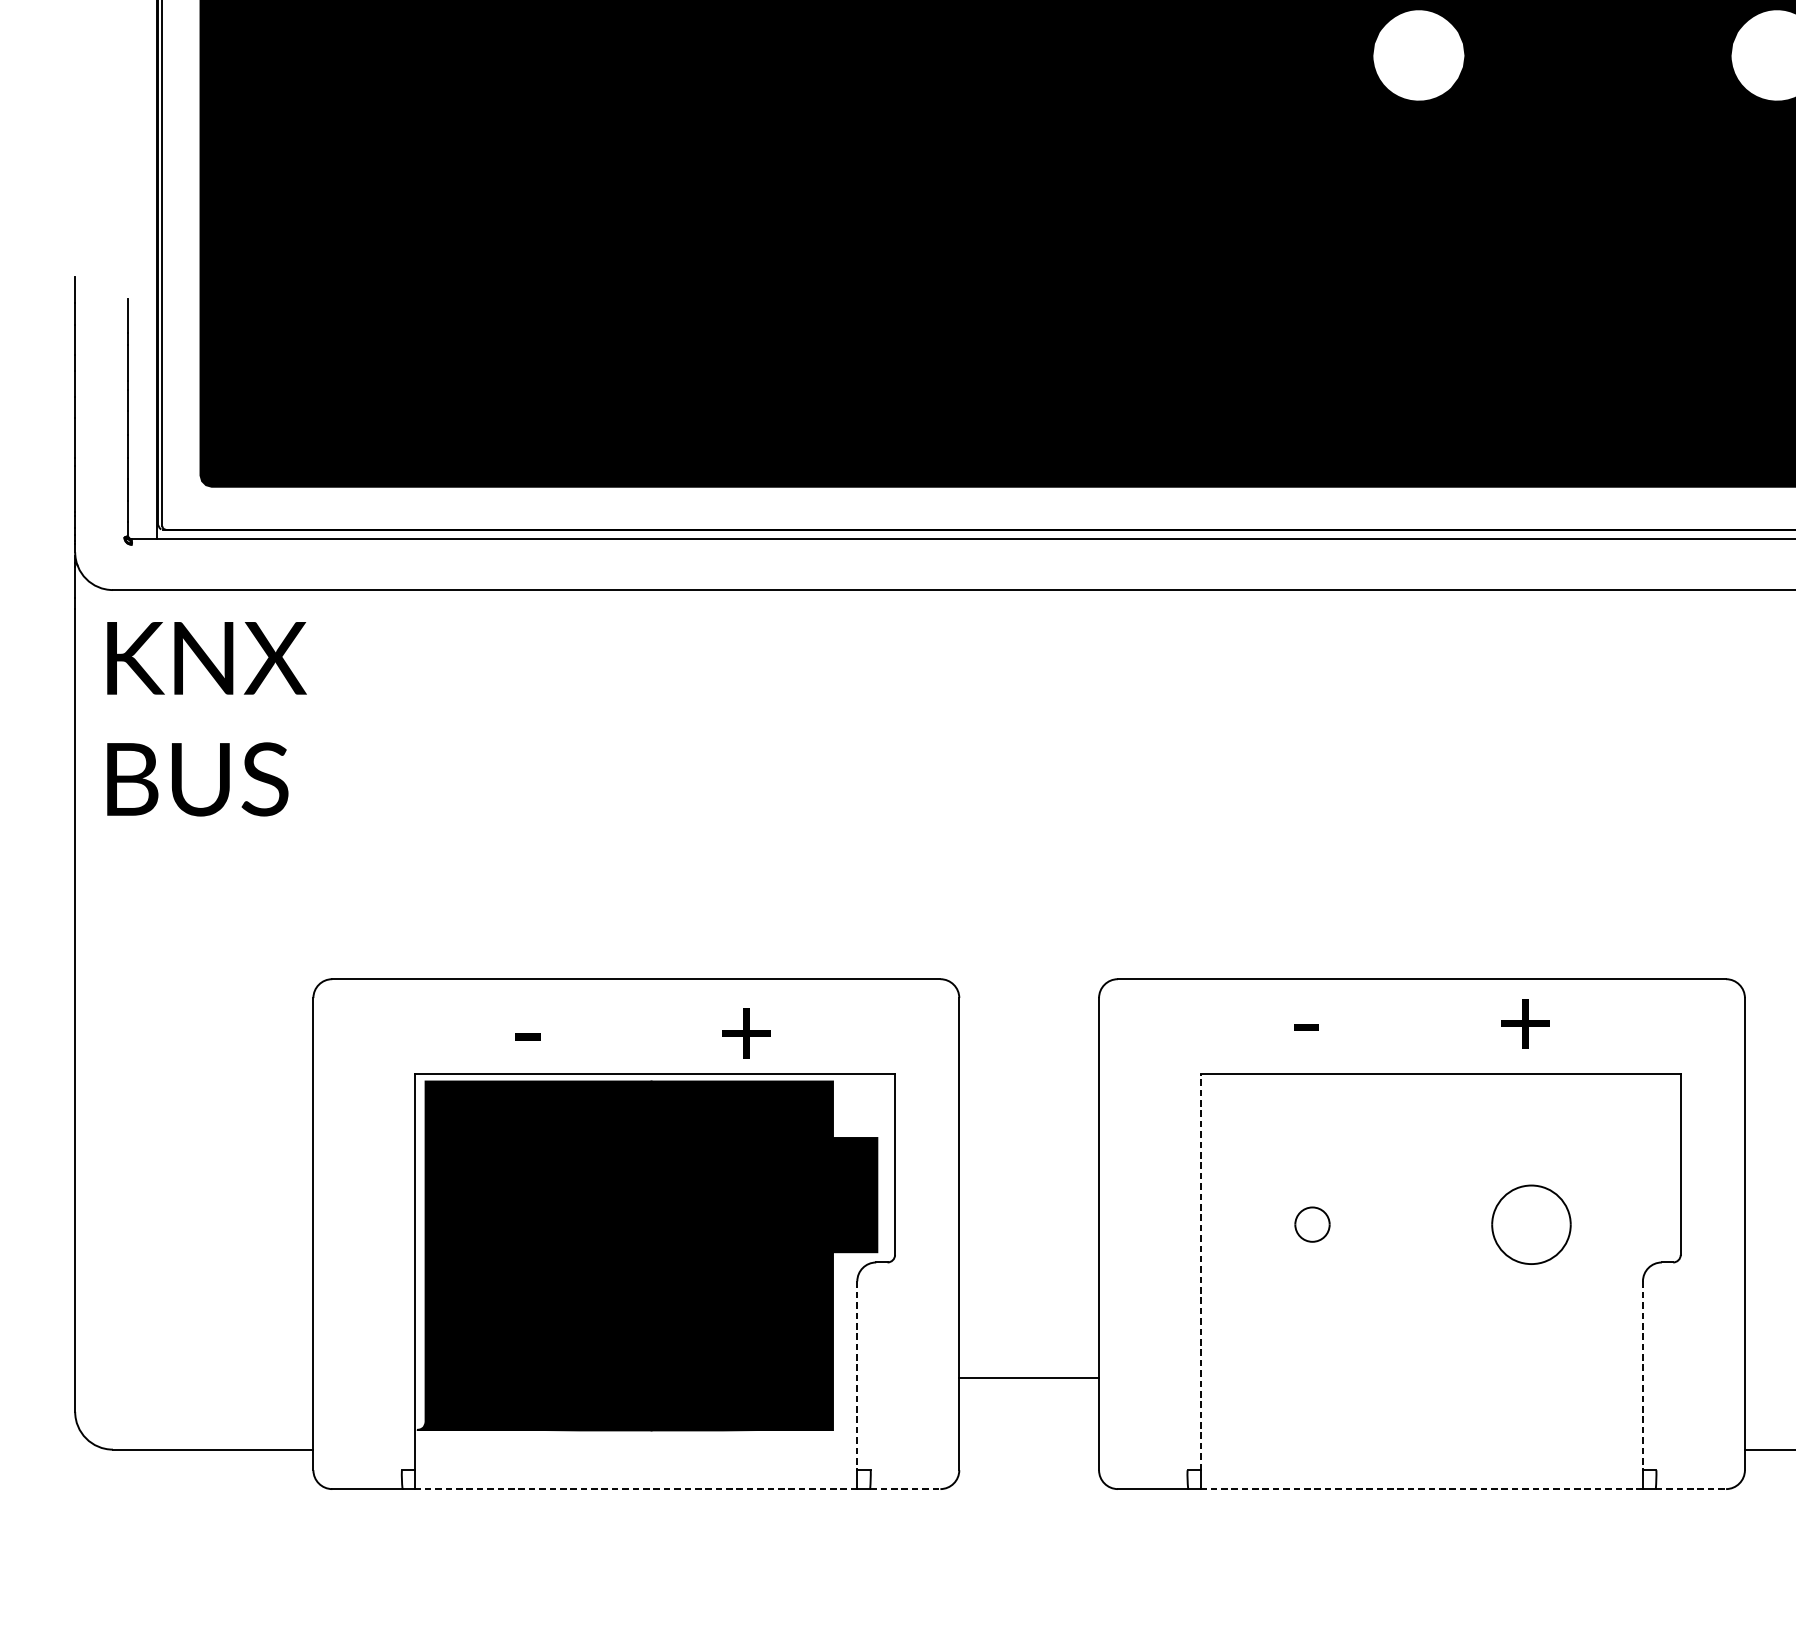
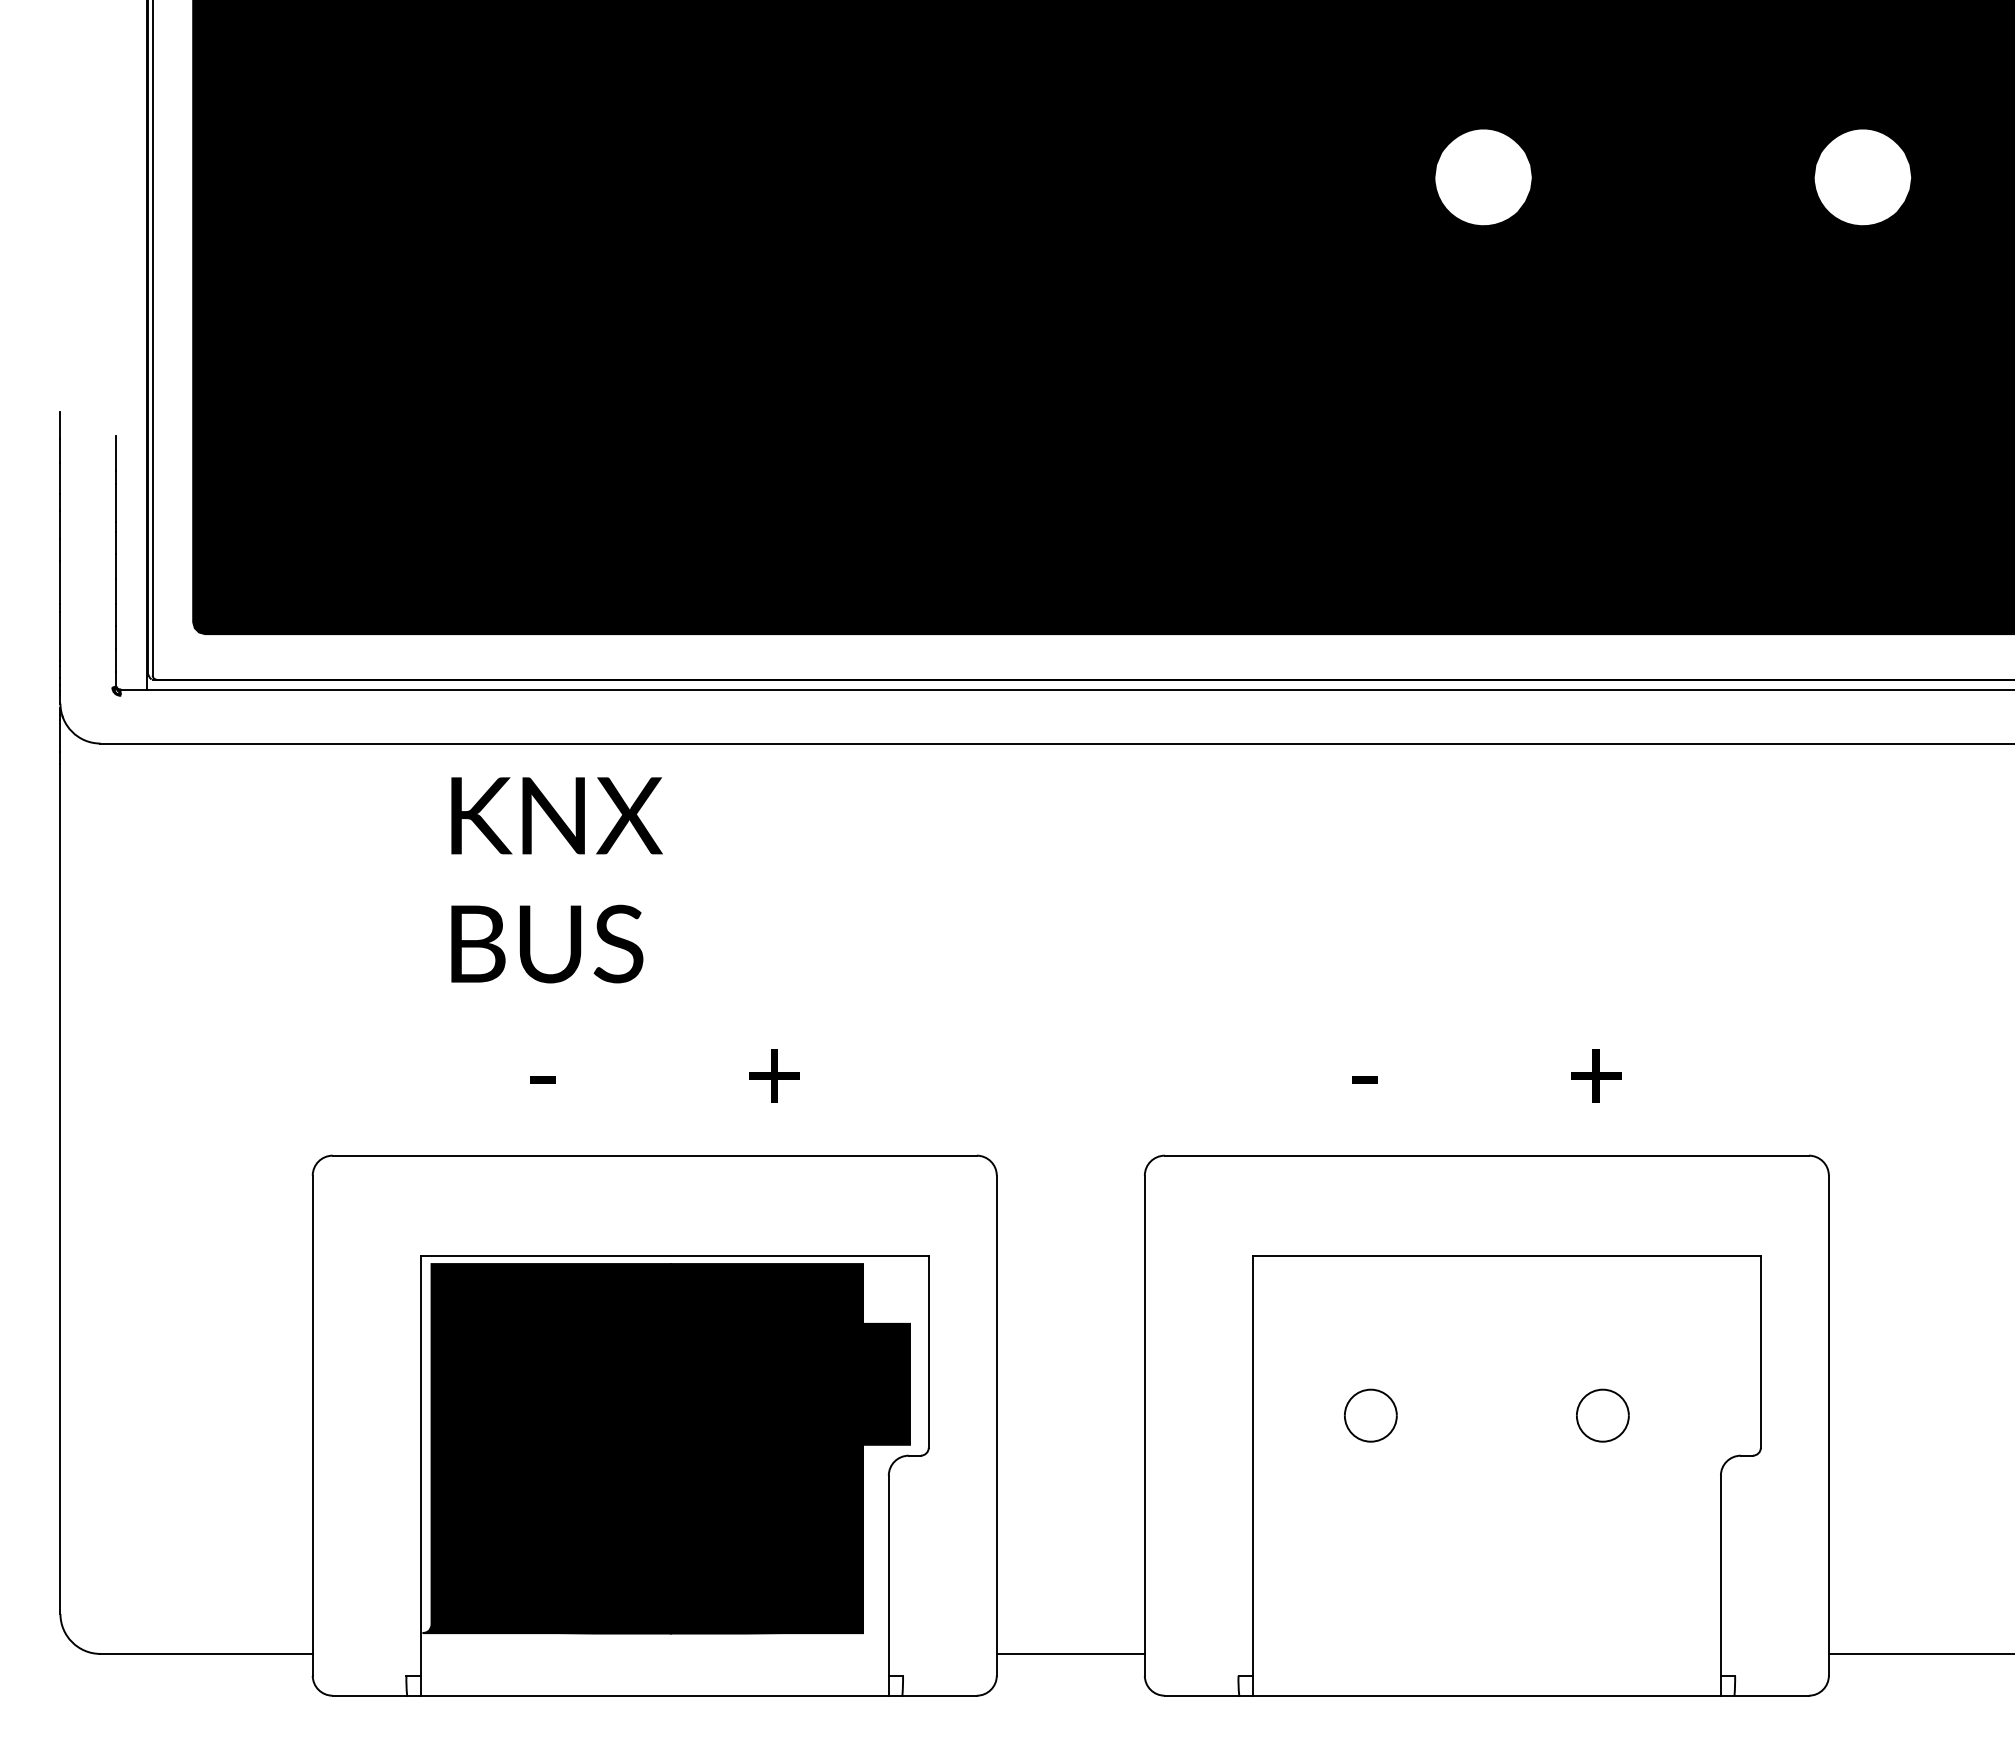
text: (206, 719) -> (556, 880), moved
text: (1421, 1023) -> (1486, 1075), moved
text: (642, 1032) -> (664, 1075), moved
part: (1312, 1224) -> (1370, 1415), size x1.43
part: (1531, 1224) -> (1602, 1415), size x0.62
line: (1200, 1271) -> (1252, 1465), dashed -> solid
line: (857, 1376) -> (888, 1576), dashed -> solid
line: (1642, 1376) -> (1720, 1576), dashed -> solid
line: (1028, 1377) -> (1070, 1653), moved
line: (636, 1488) -> (654, 1695), dashed -> solid
line: (906, 1488) -> (940, 1695), dashed -> solid
line: (1421, 1488) -> (1486, 1695), dashed -> solid
line: (1691, 1488) -> (1772, 1695), dashed -> solid

